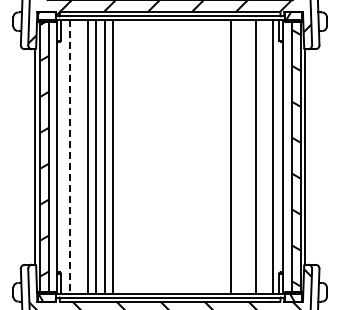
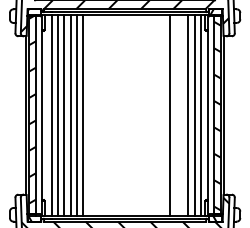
line: (78, 156) -> (57, 115), added
line: (264, 156) -> (194, 115), added
line: (70, 157) -> (51, 115), dashed -> solid

